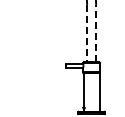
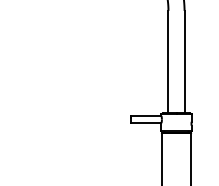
line: (87, 33) -> (169, 61), dashed -> solid
line: (96, 33) -> (185, 61), dashed -> solid

